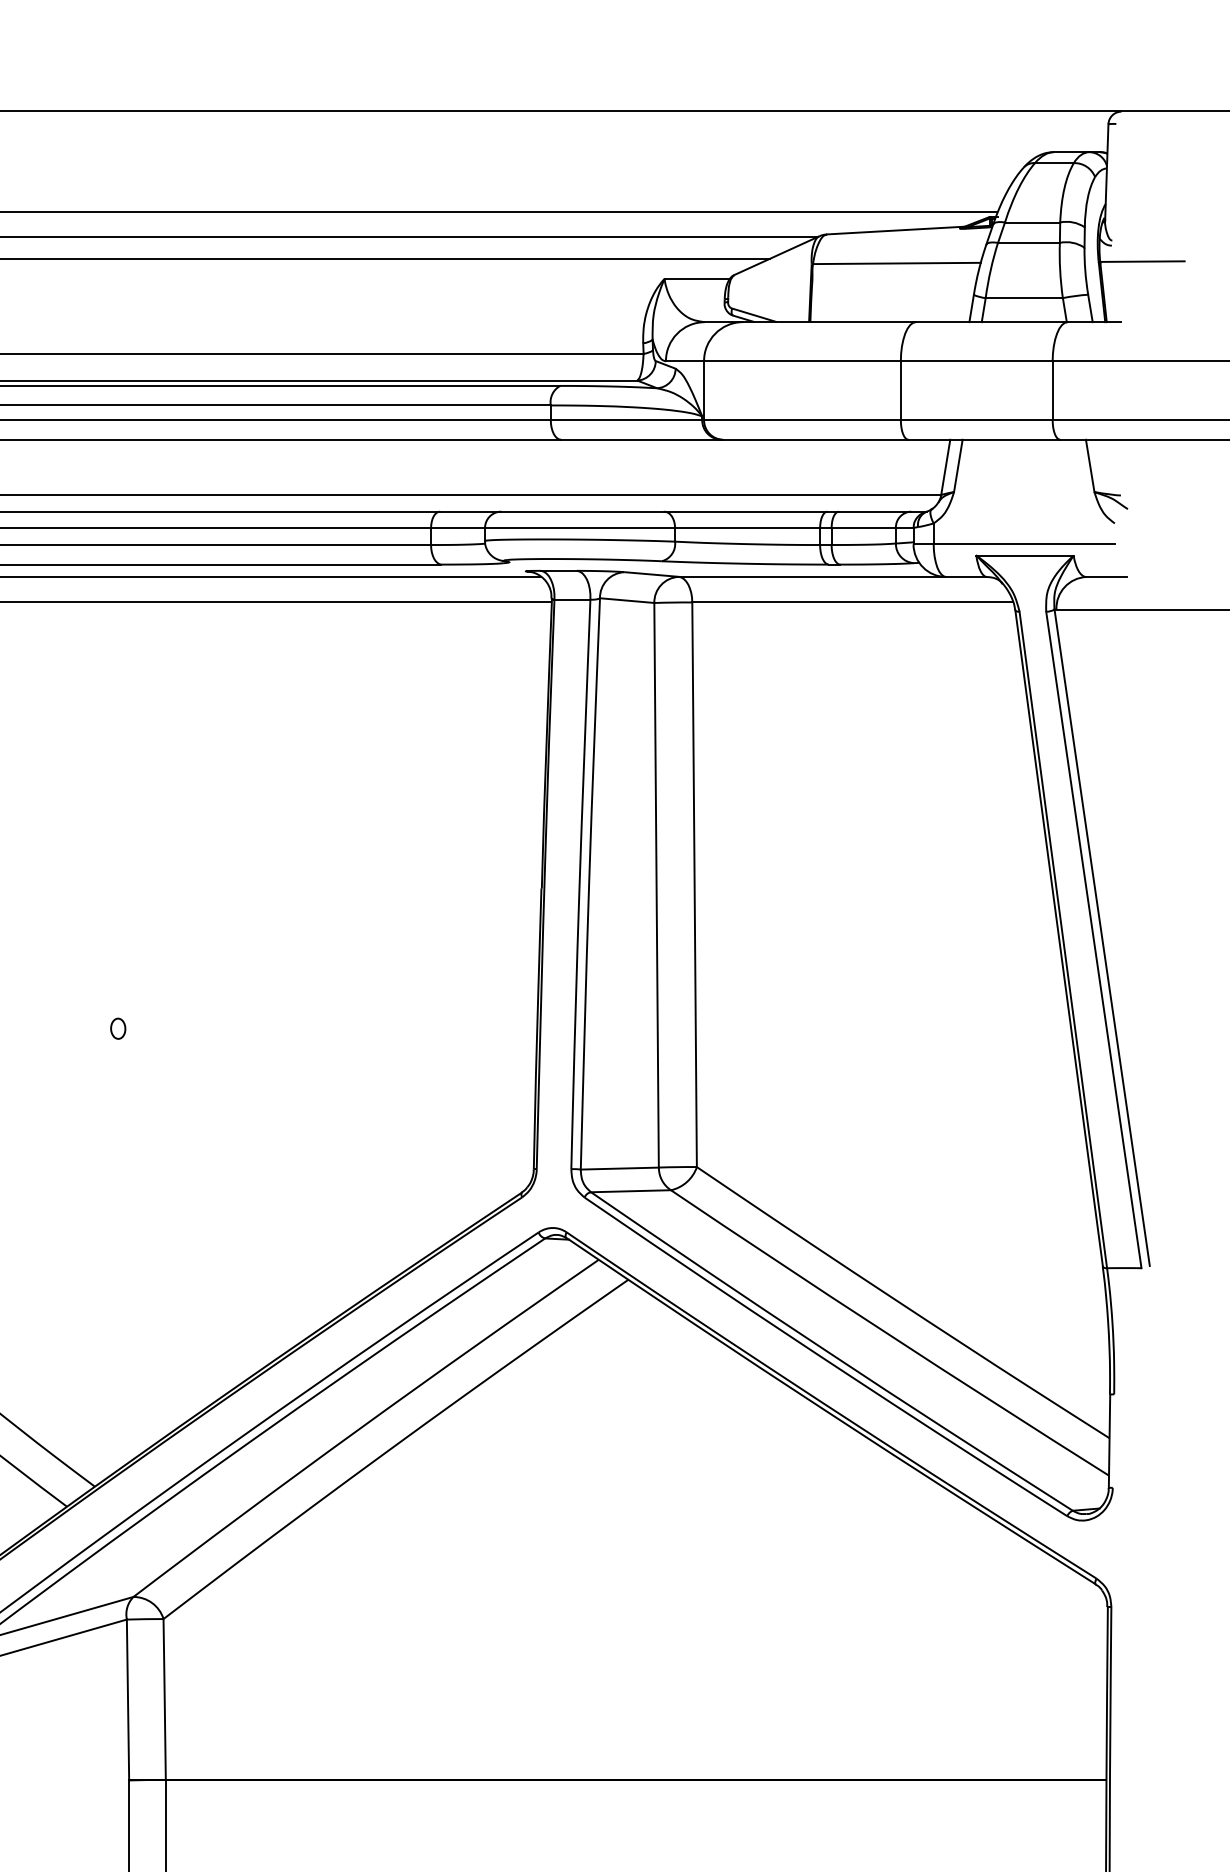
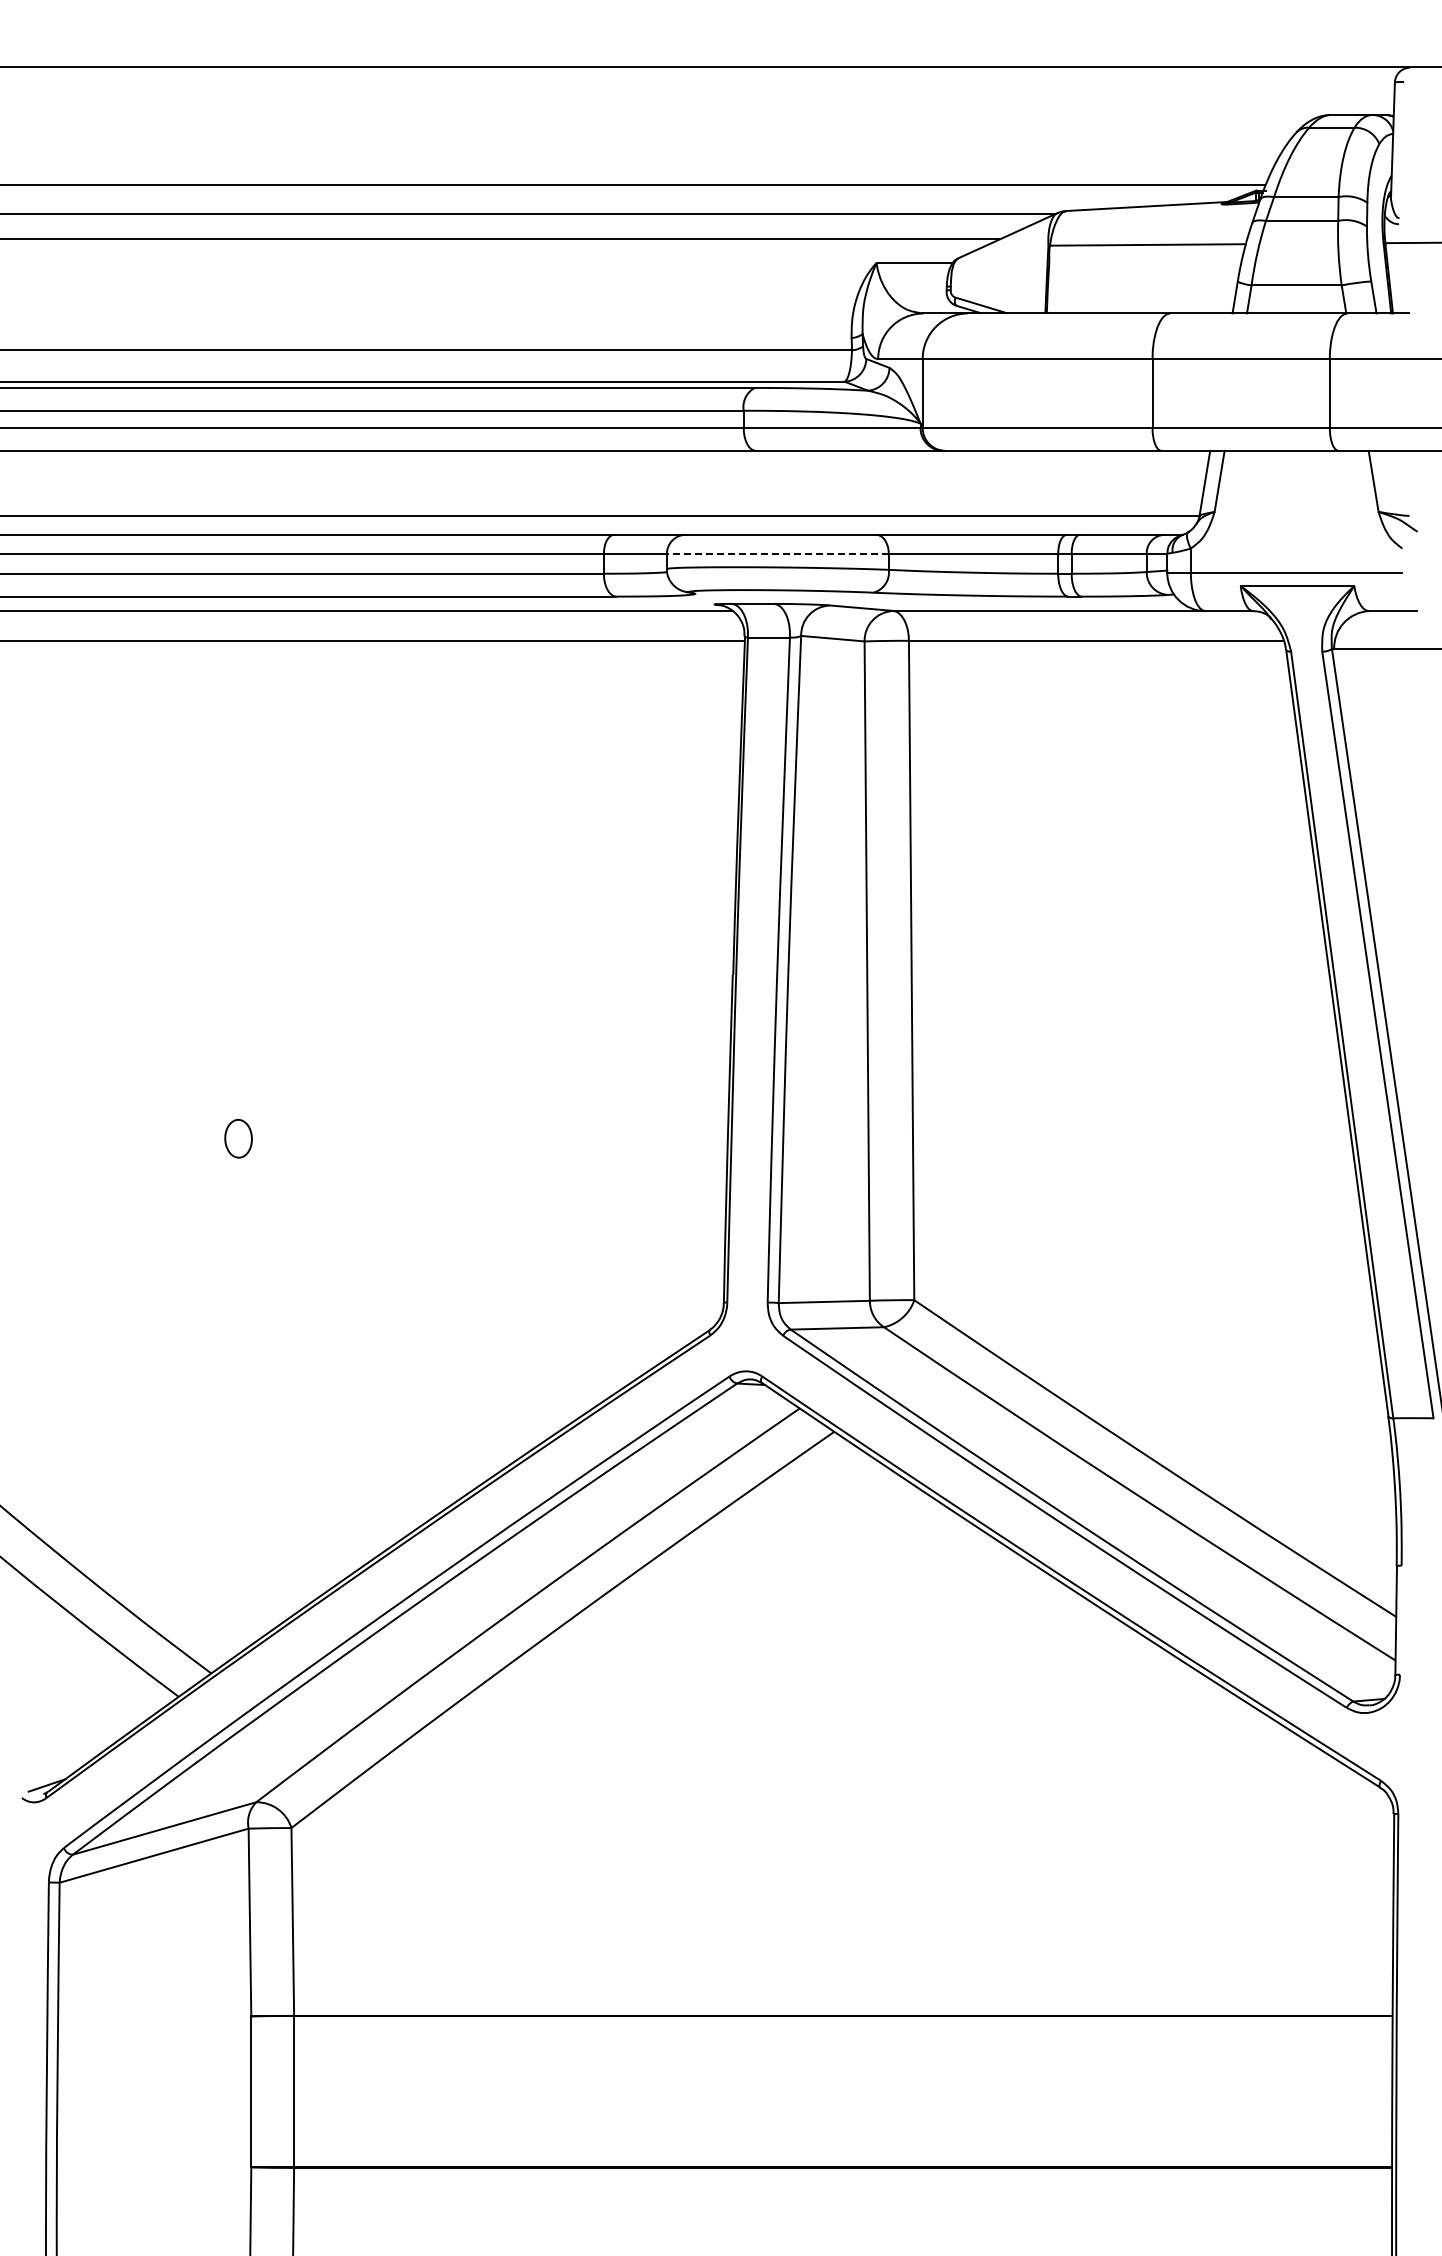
line: (579, 527) -> (777, 553), solid -> dashed
part: (118, 1028) -> (238, 1138), size x1.6

